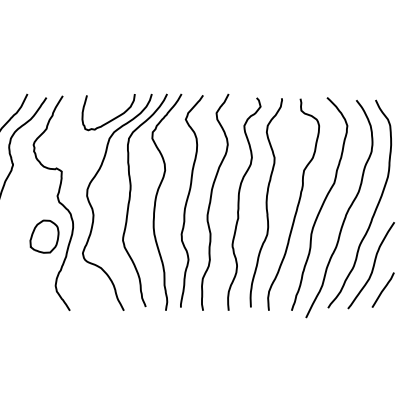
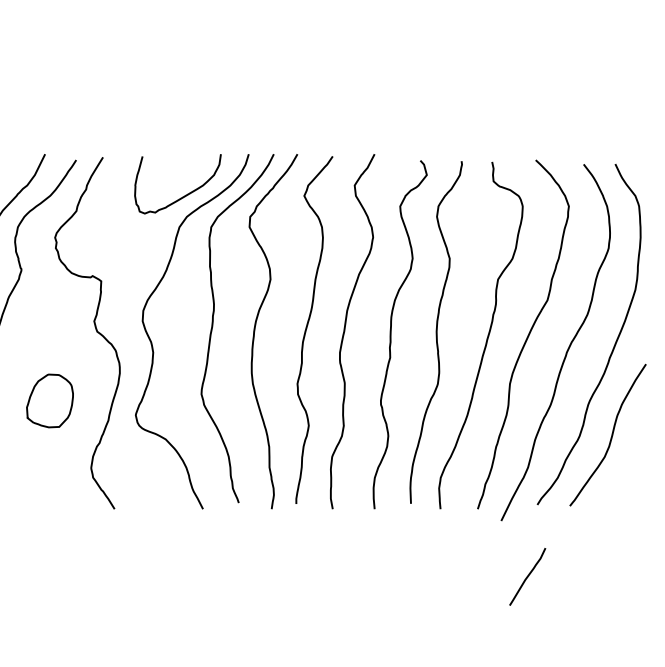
part: (44, 236) -> (50, 400), moved
line: (382, 289) -> (526, 575), moved

